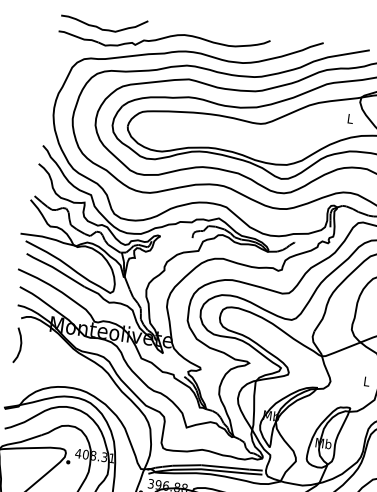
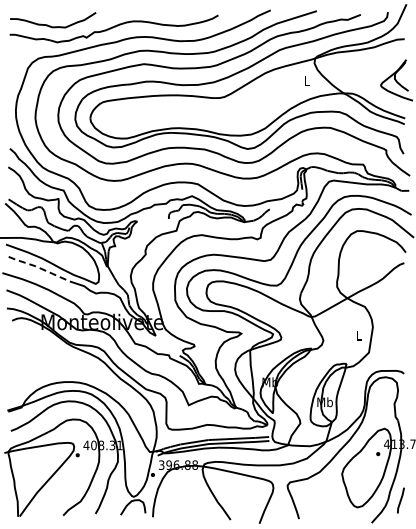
line: (55, 268) -> (38, 267), solid -> dashed
curve: (19, 345) -> (14, 347), removed

